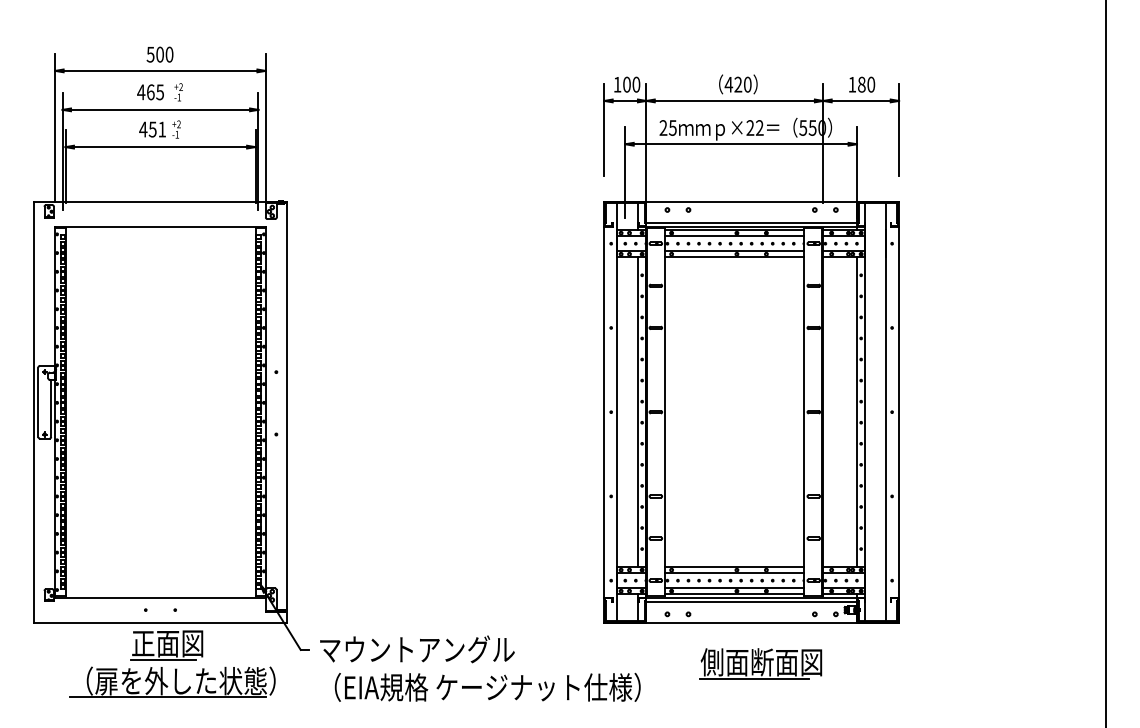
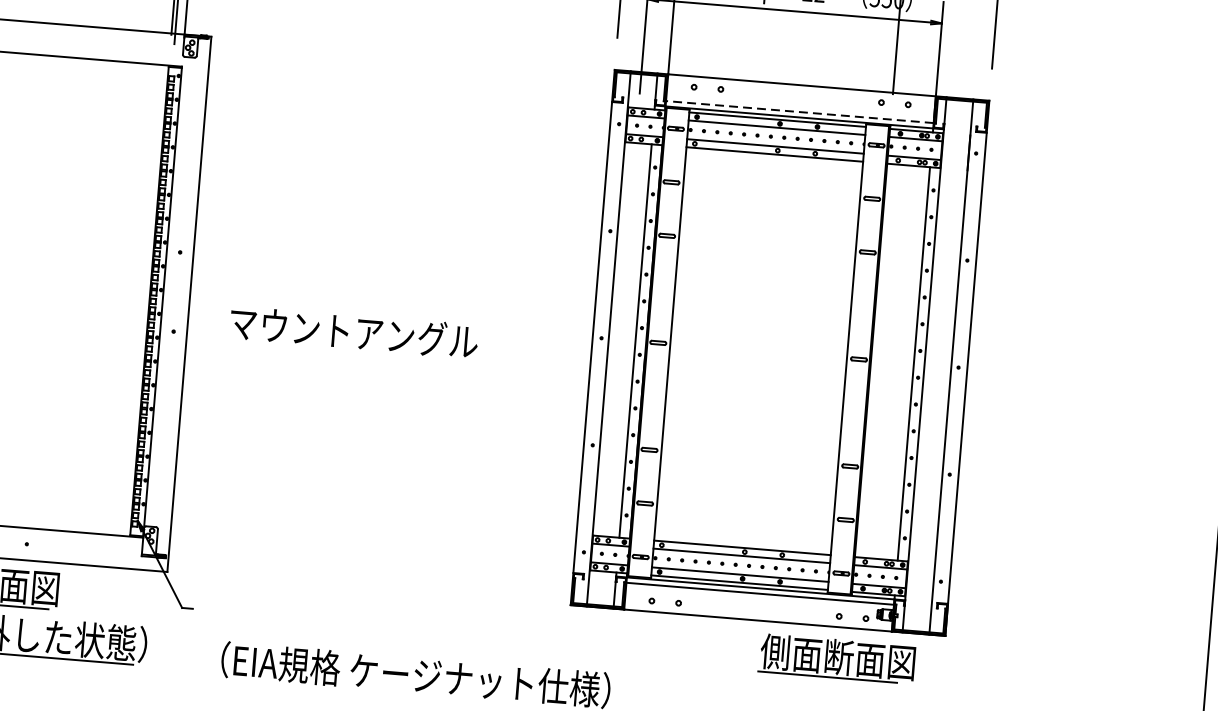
line: (751, 222) -> (799, 111), solid -> dashed
text: (417, 649) -> (354, 332), moved
part: (760, 663) -> (836, 658), moved

